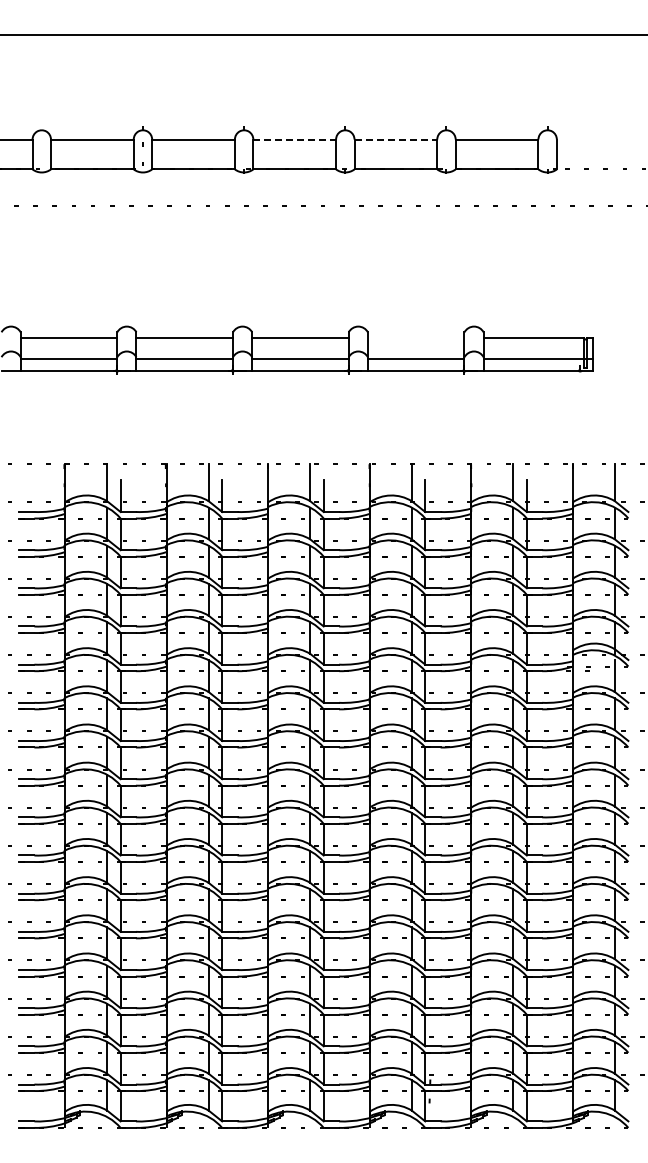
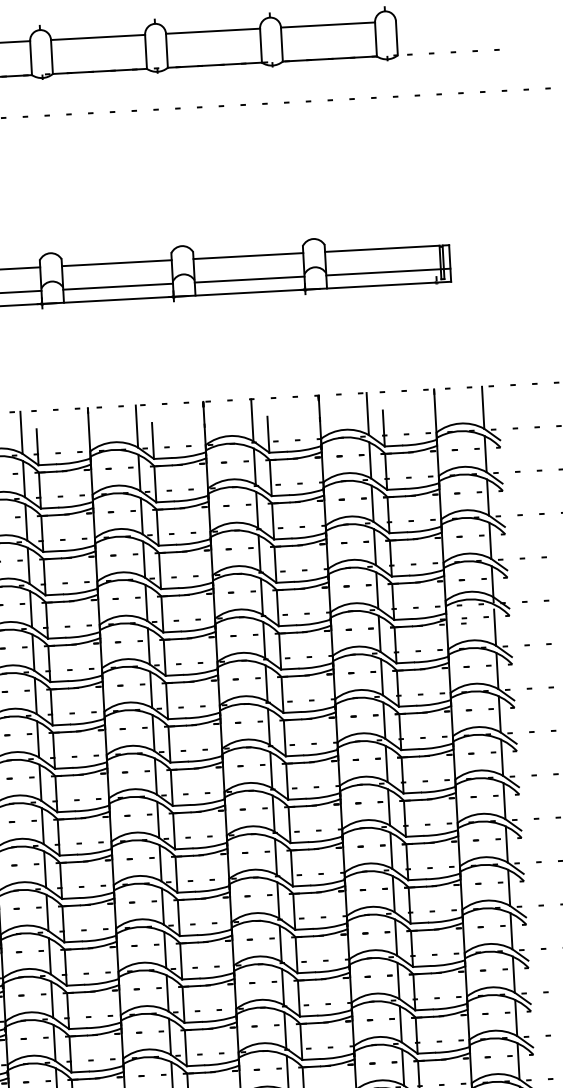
line: (295, 139) -> (98, 37), dashed -> solid
line: (396, 139) -> (213, 31), dashed -> solid
line: (415, 338) -> (247, 256), added

